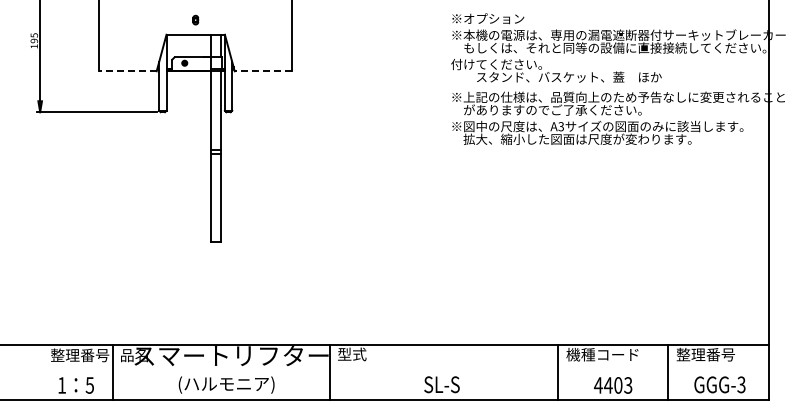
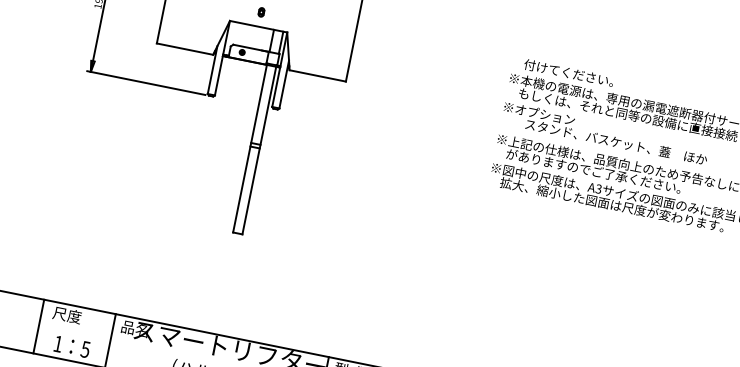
text: (503, 18) -> (563, 71), ※オプション -> 付けてください。
text: (496, 64) -> (547, 115), 付けてください。 -> ※オプション
line: (128, 71) -> (185, 49), dashed -> solid
line: (263, 71) -> (317, 76), dashed -> solid
text: (80, 355) -> (82, 318), 整理番号 -> 尺度
line: (39, 371) -> (38, 325), added

